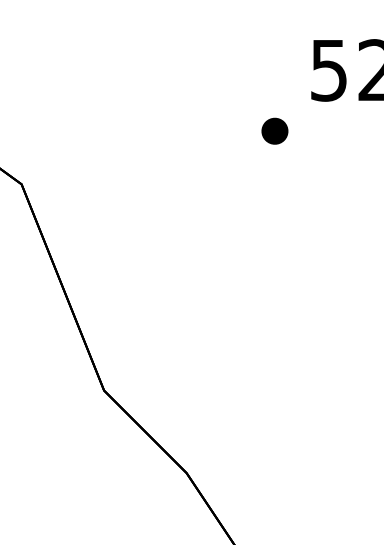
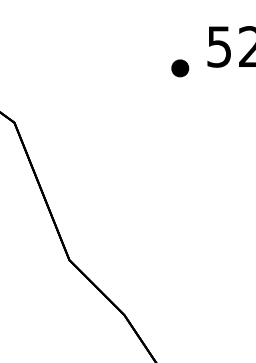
part: (275, 131) -> (180, 68), moved

